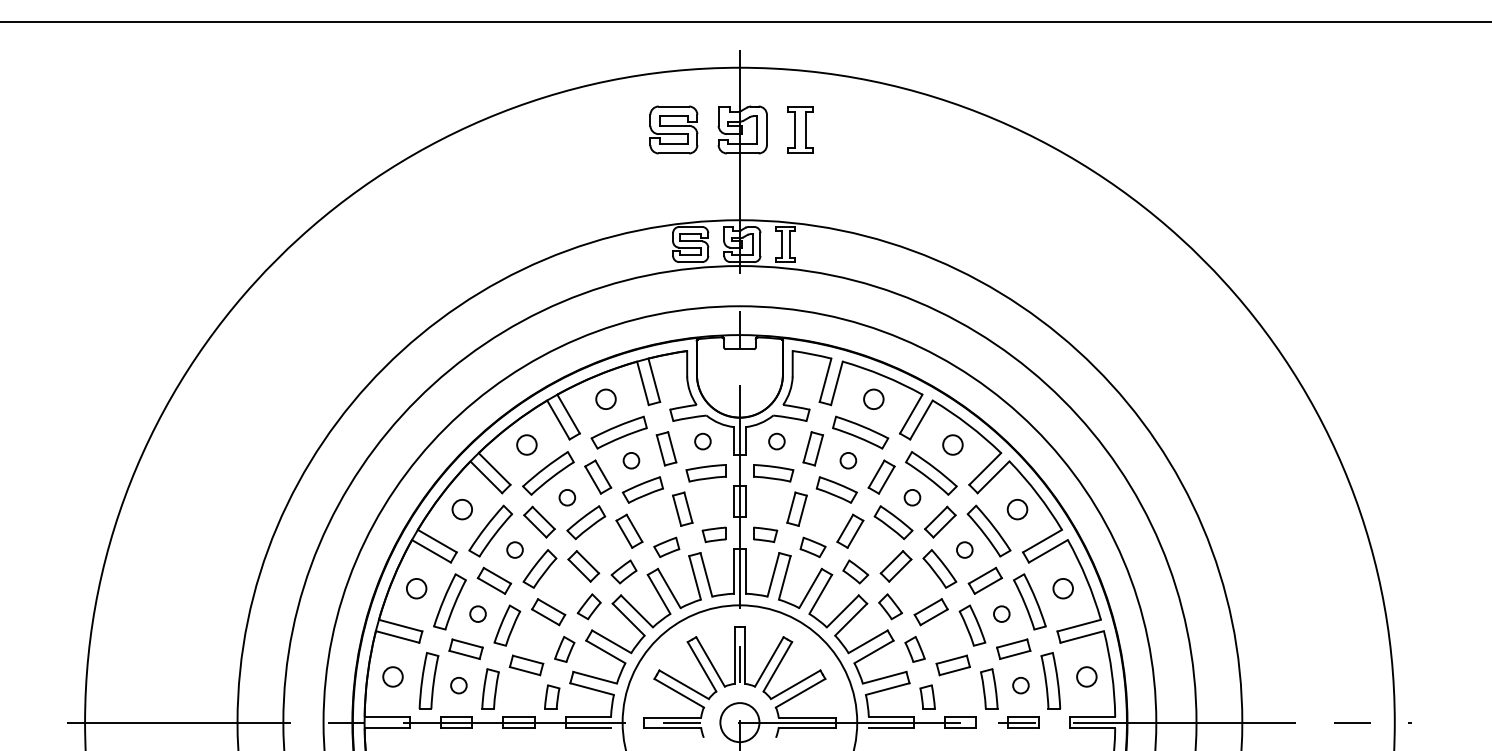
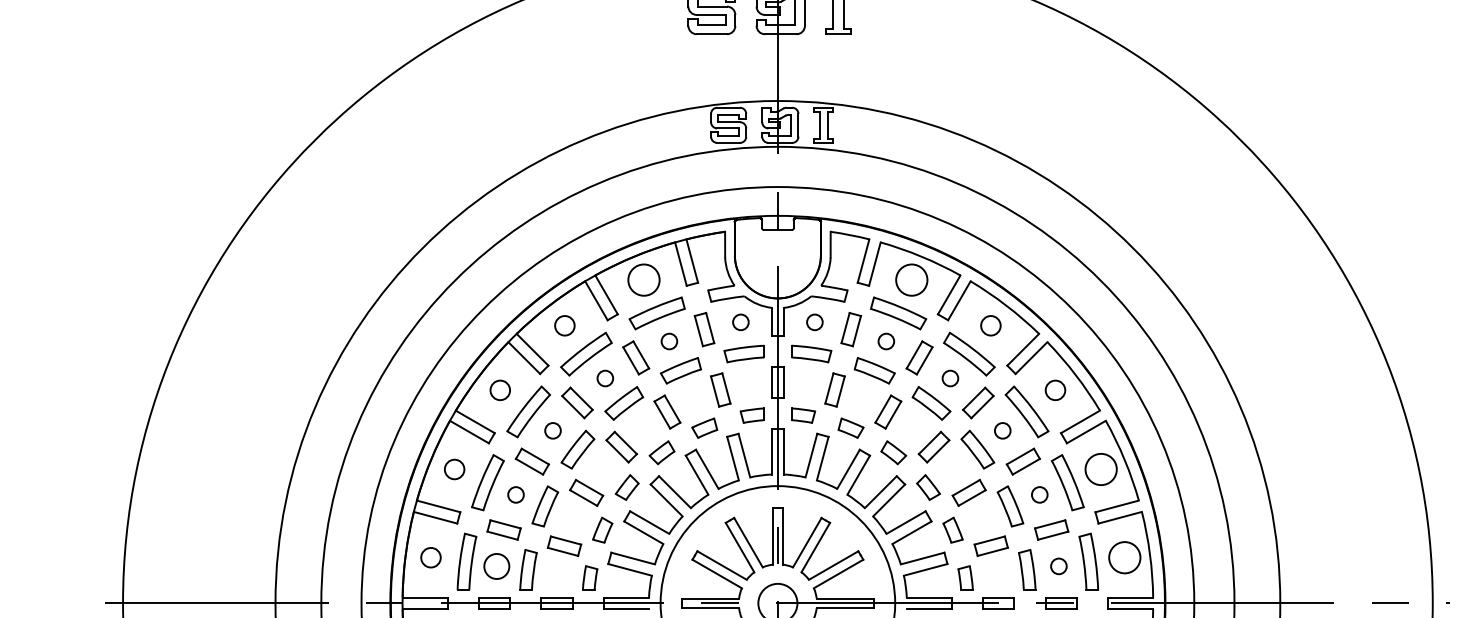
circle: (605, 399) -> (643, 280), size x1.6
circle: (873, 399) -> (911, 280), size x1.6
circle: (1062, 588) -> (1100, 469), size x1.6
circle: (1086, 676) -> (1124, 557), size x1.6
circle: (458, 685) -> (496, 566), size x1.6

